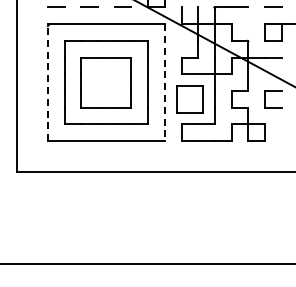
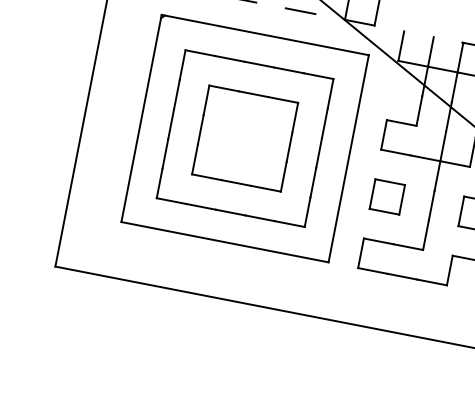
line: (47, 82) -> (140, 118), dashed -> solid
line: (164, 83) -> (347, 160), dashed -> solid
part: (189, 99) -> (386, 197), size x0.62

